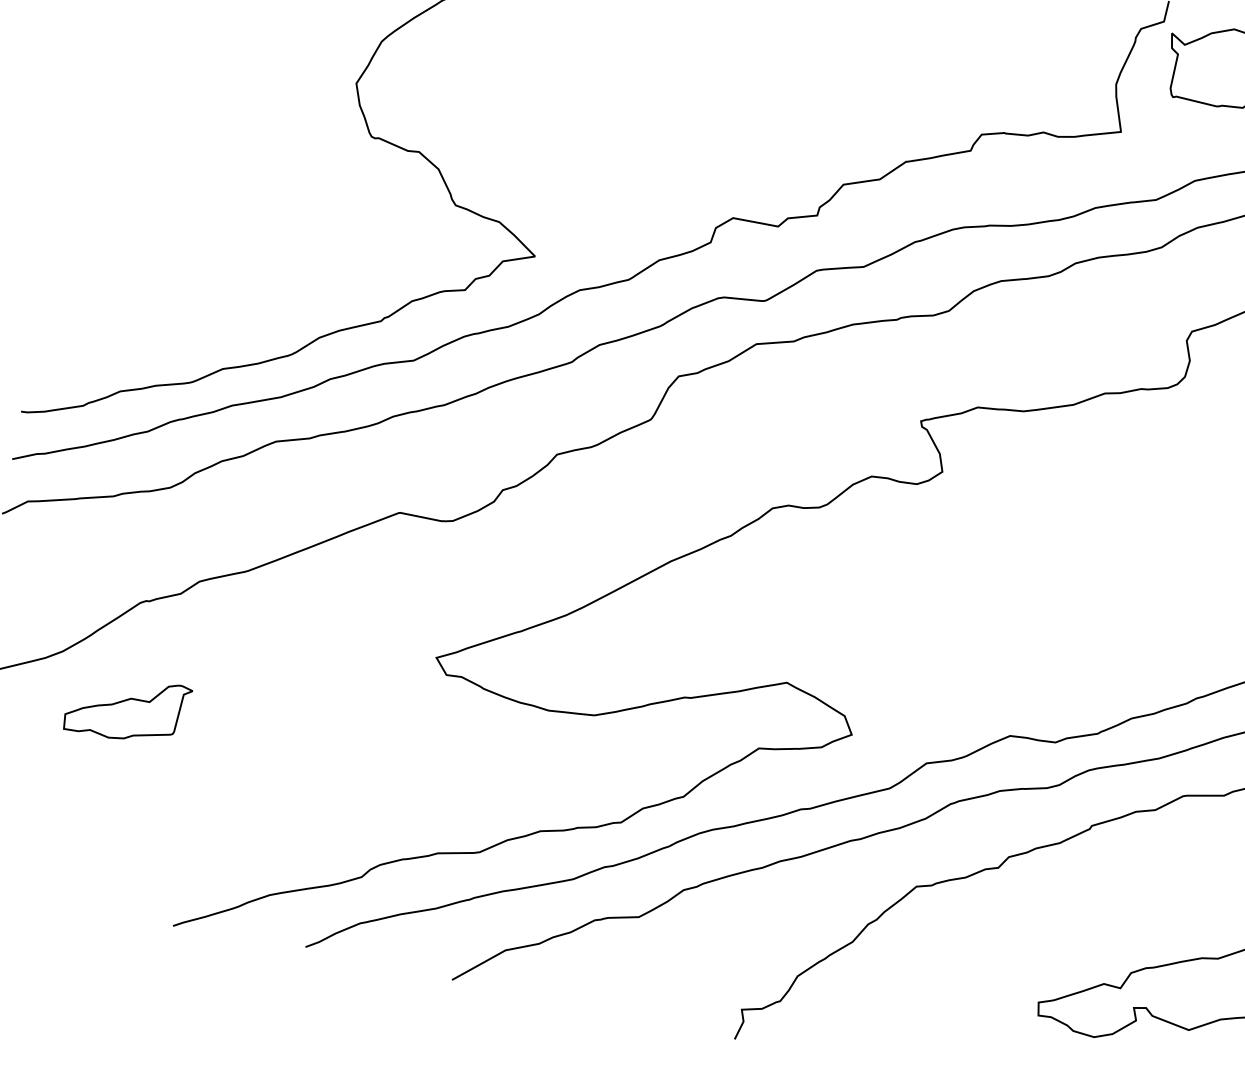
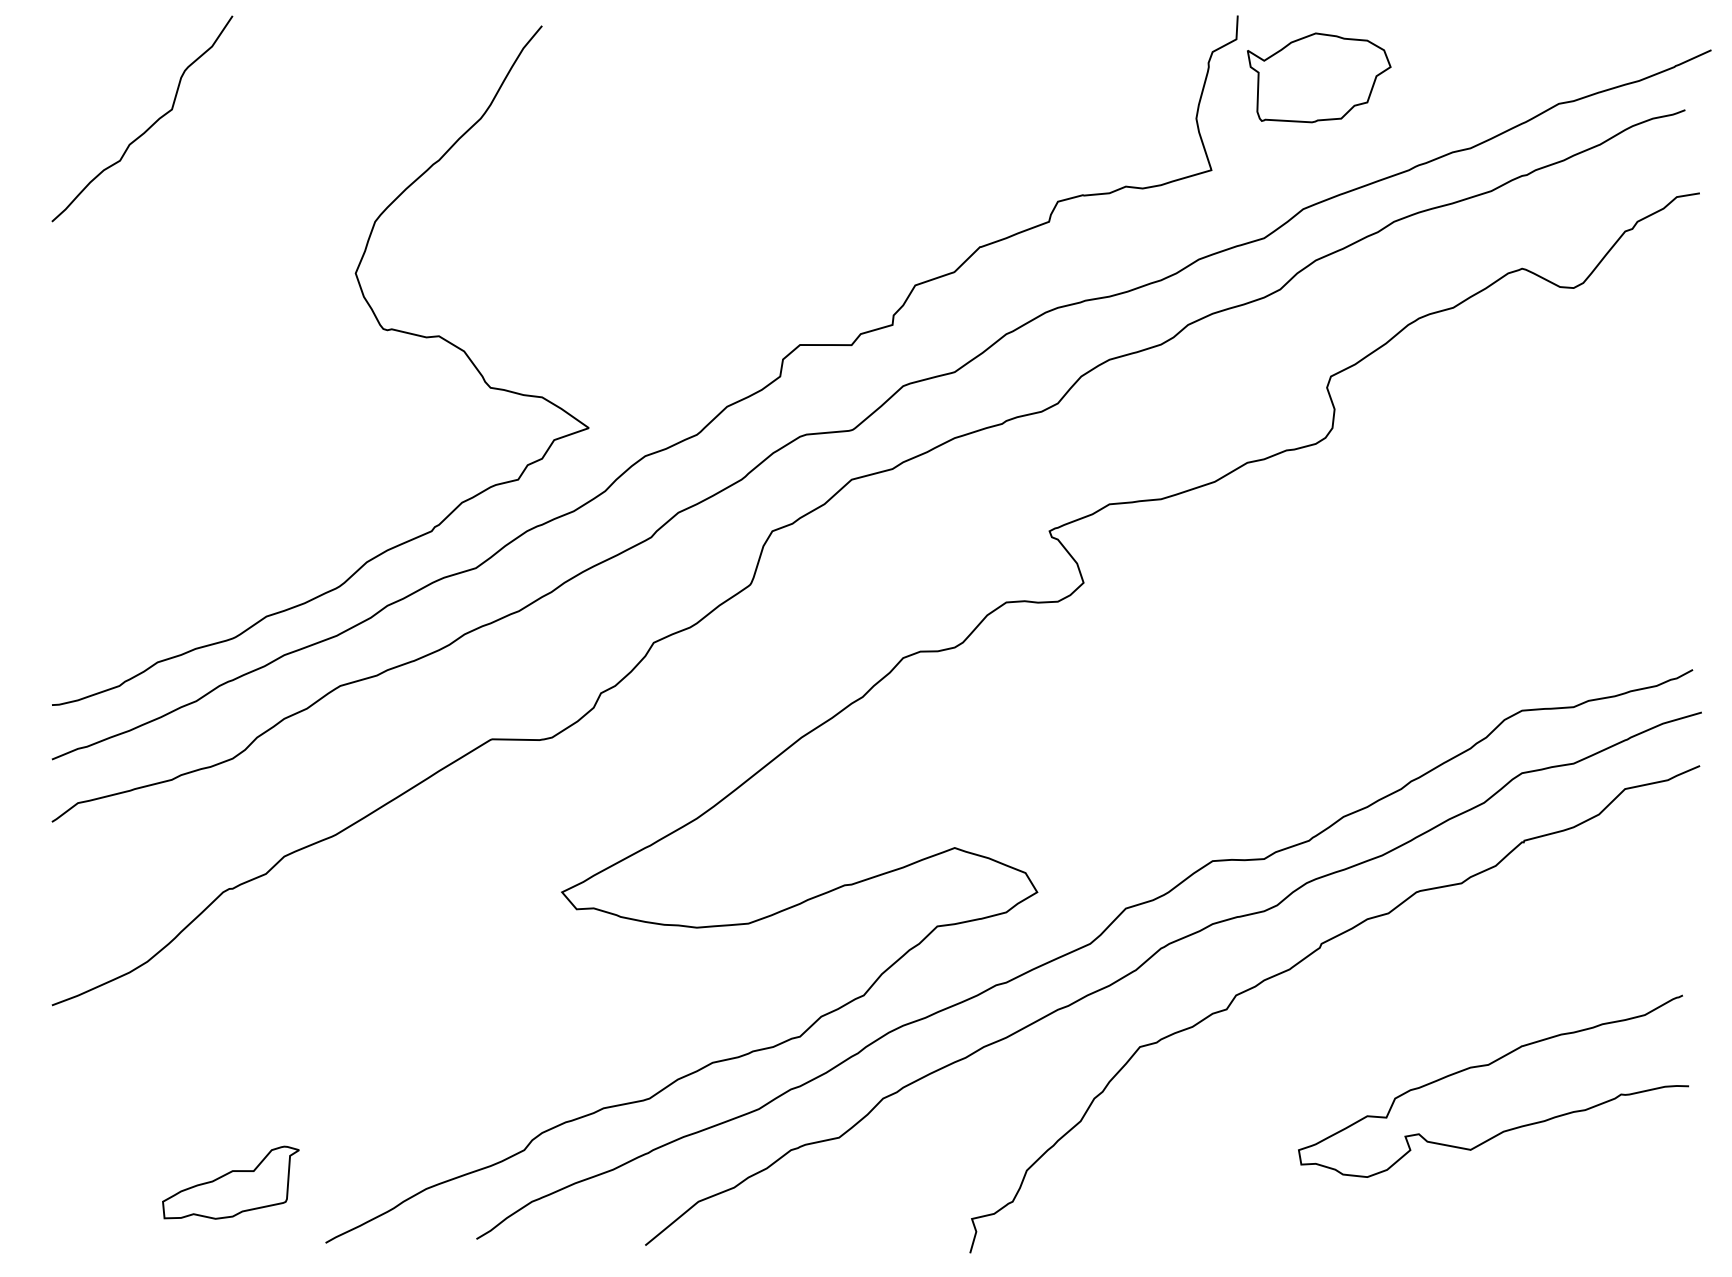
part: (127, 708) -> (230, 1182), moved

